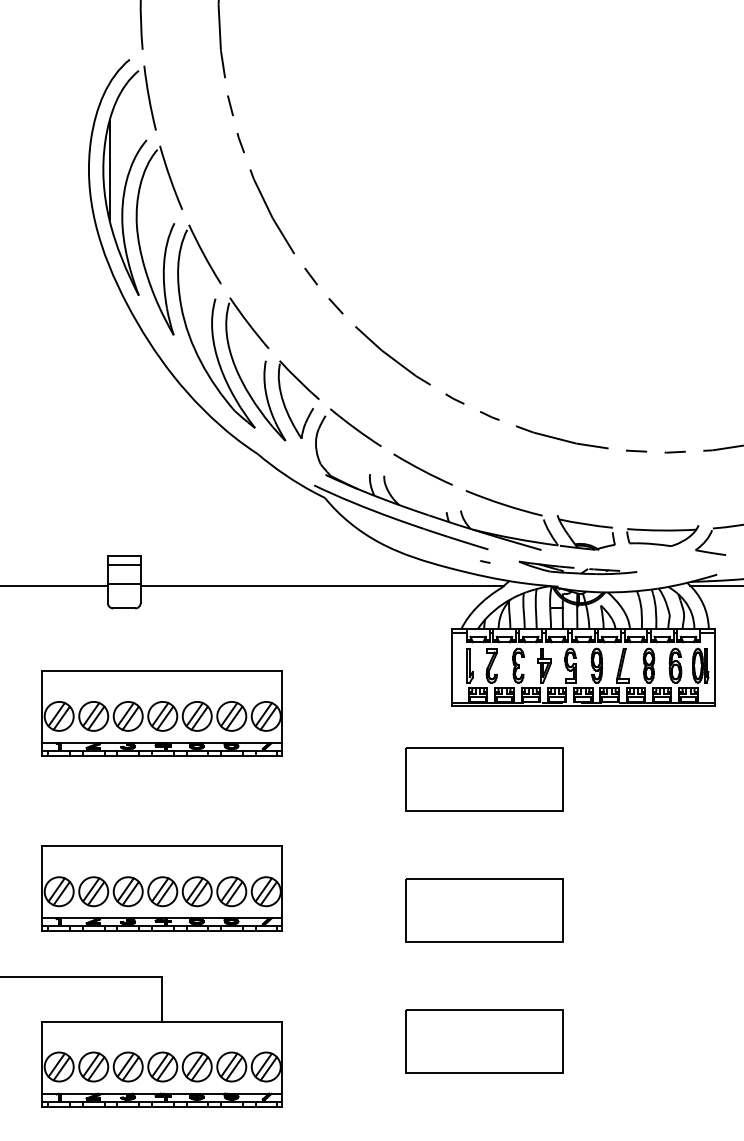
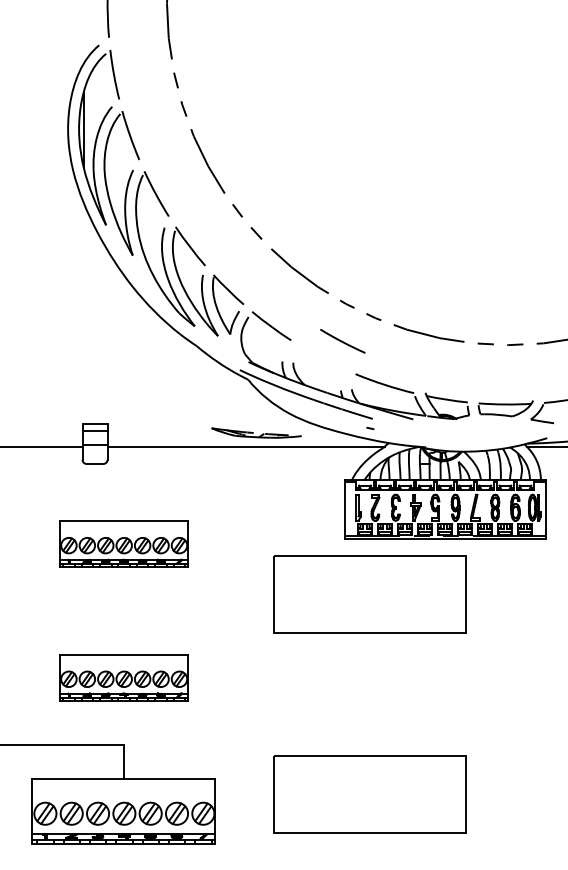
part: (422, 469) -> (342, 341), moved
part: (577, 567) -> (256, 432), moved
part: (161, 713) -> (123, 544), size x0.7
part: (484, 779) -> (369, 594), size x1.6
part: (161, 888) -> (123, 677), size x0.7
part: (484, 910) -> (369, 694), removed
part: (484, 1041) -> (369, 794), size x1.6

